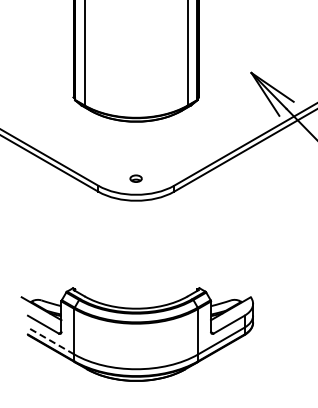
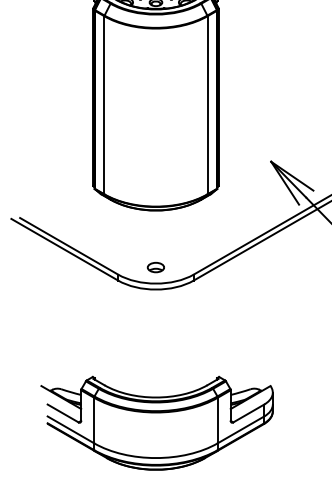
part: (135, 178) -> (155, 267), size x1.43
line: (50, 340) -> (70, 429), dashed -> solid

